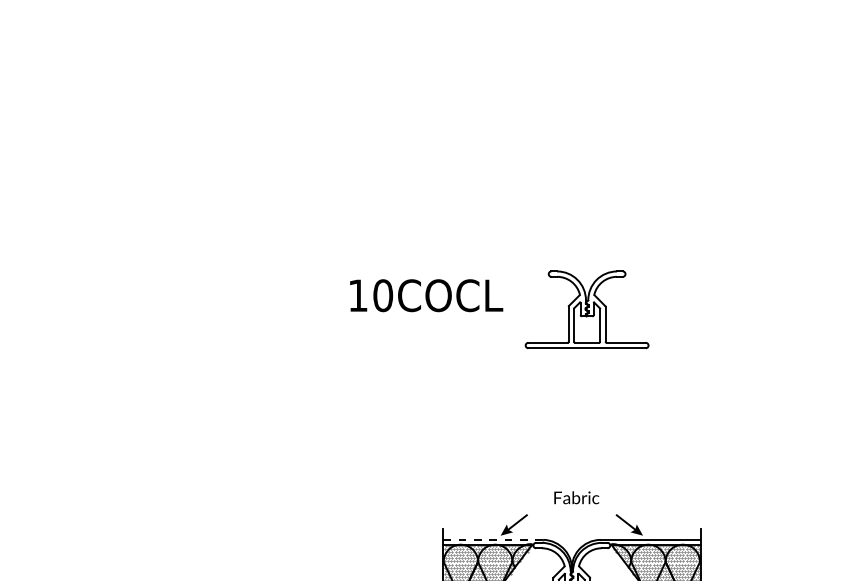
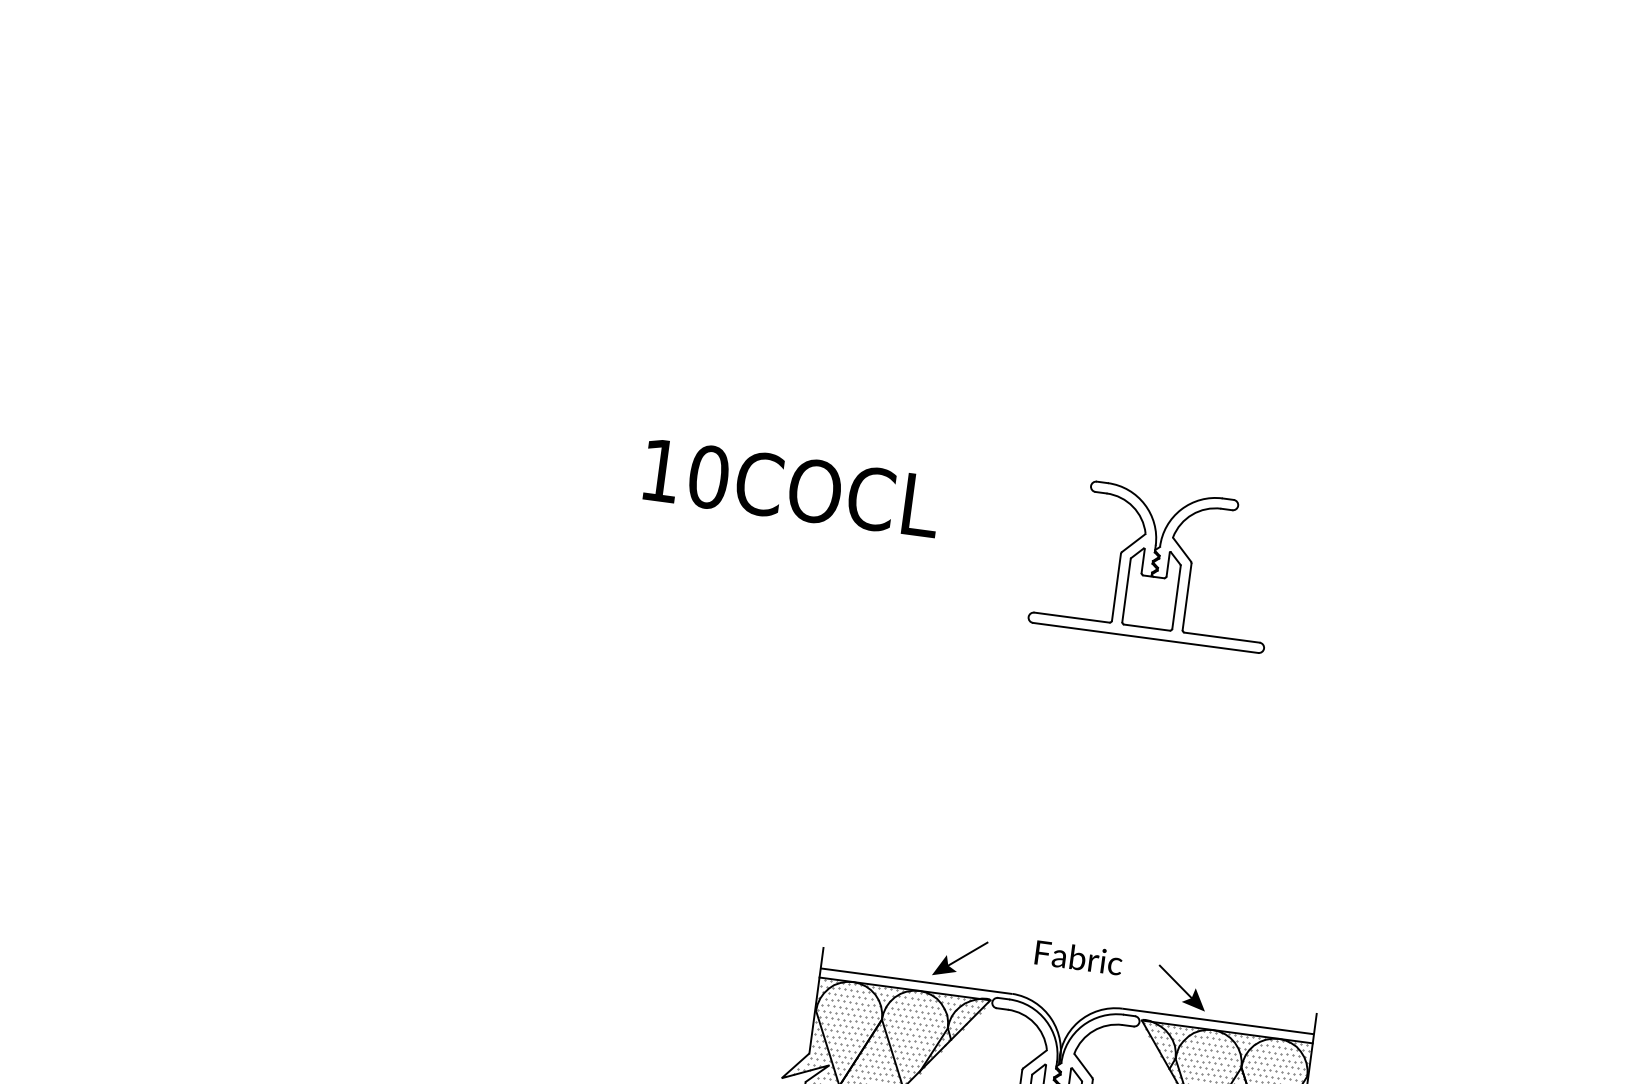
text: (426, 295) -> (791, 487), moved
text: (576, 497) -> (1078, 957), moved
line: (493, 539) -> (917, 980), dashed -> solid

